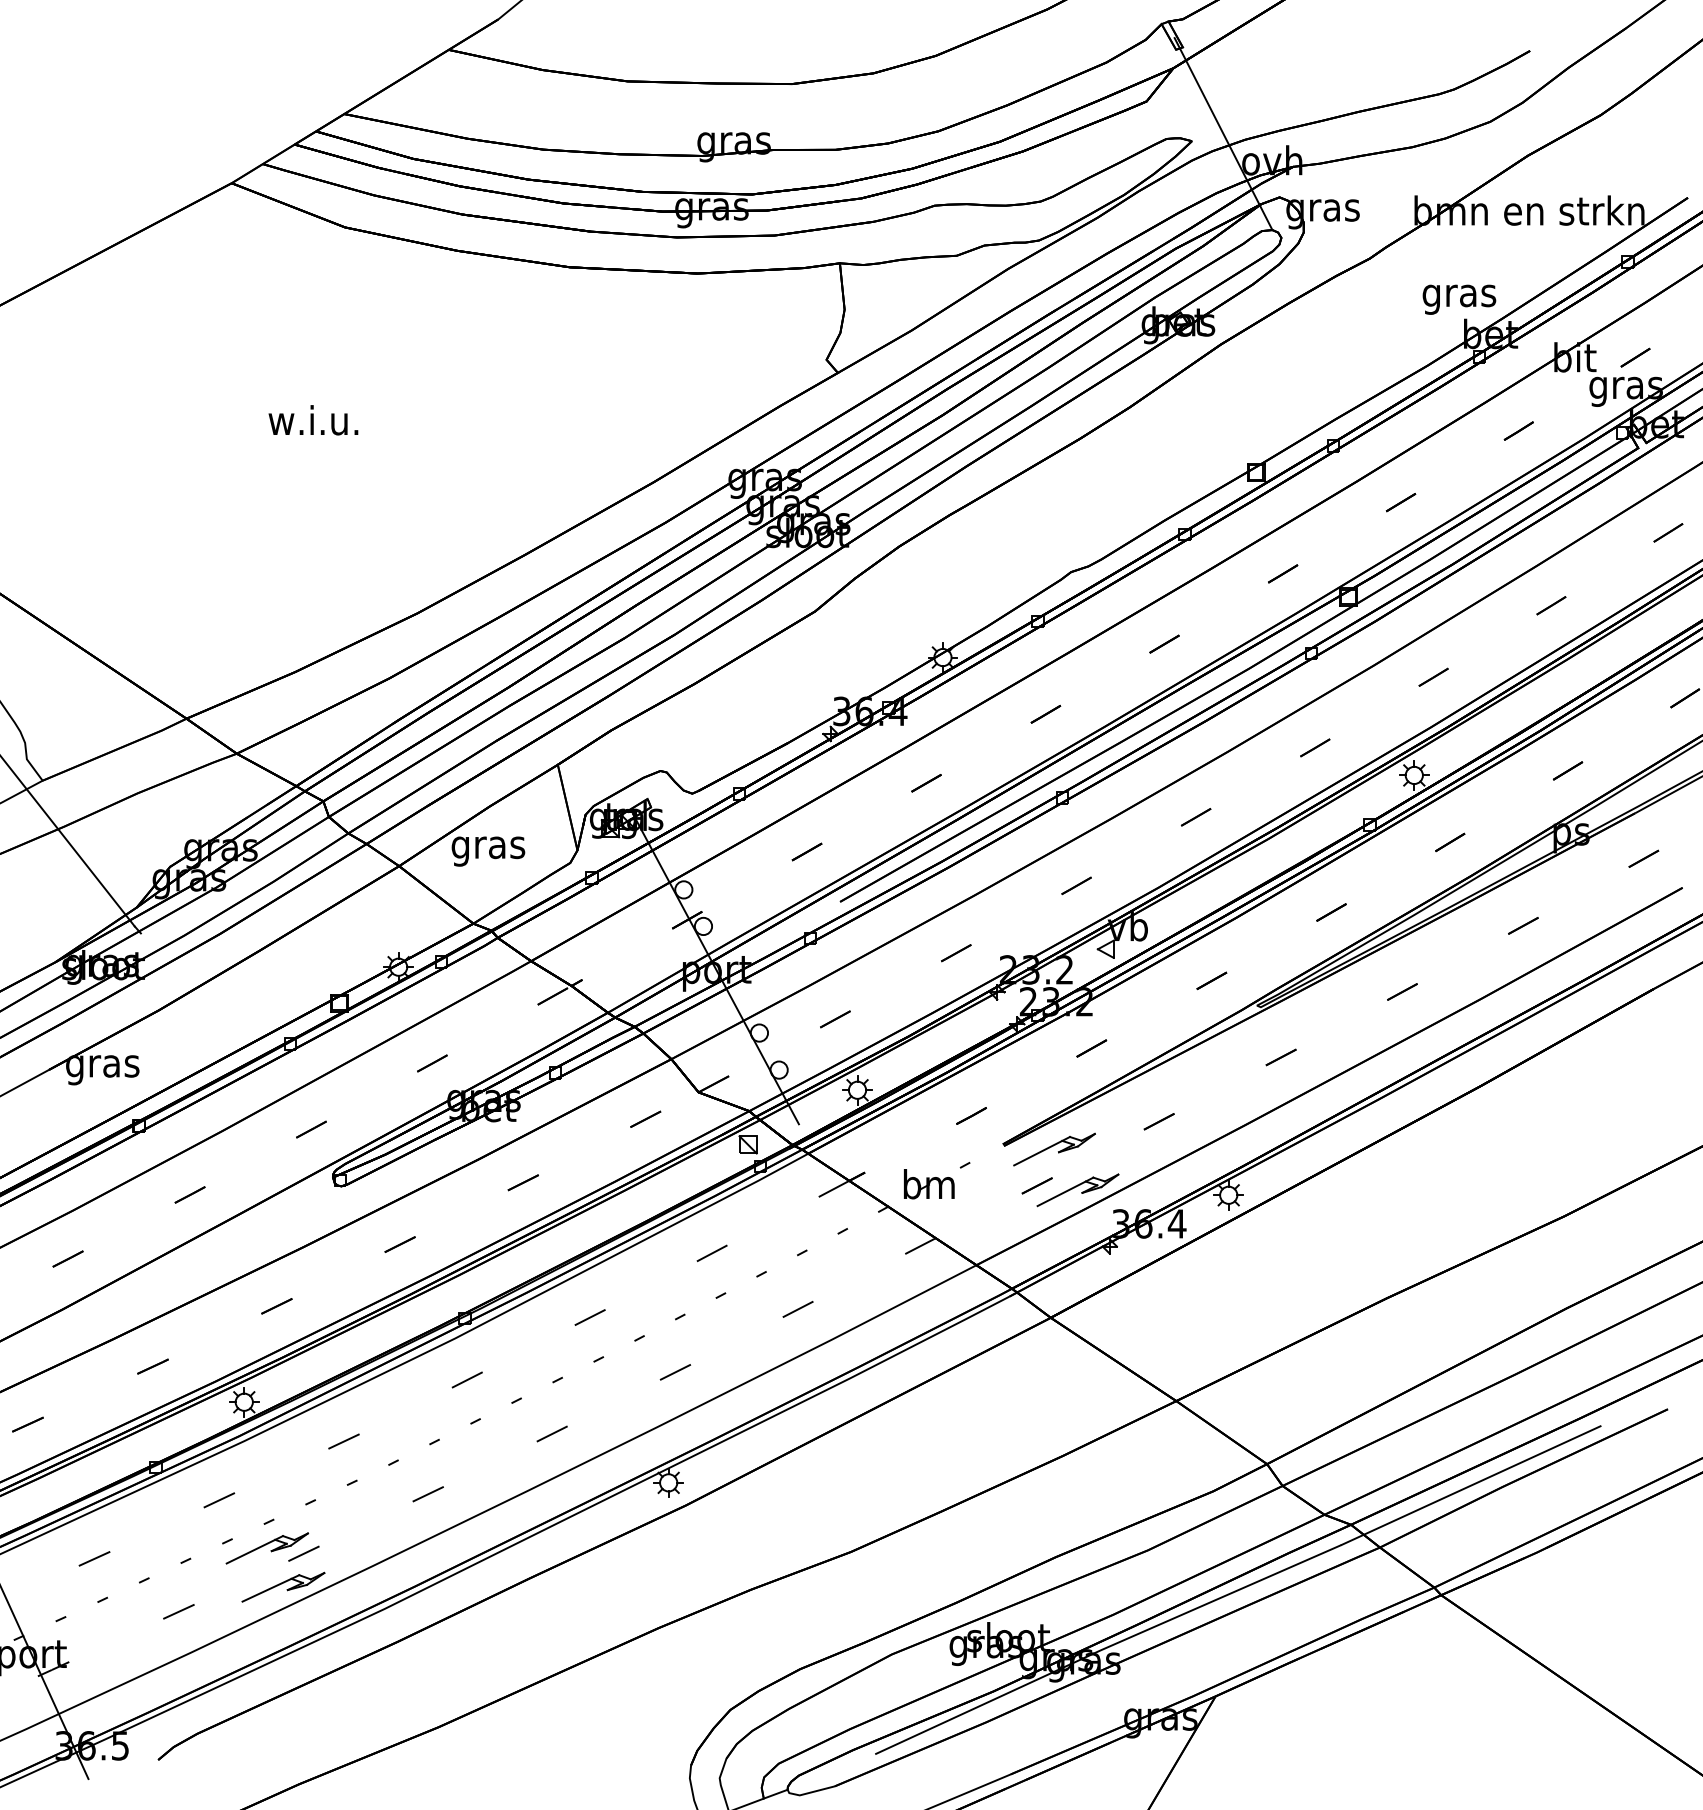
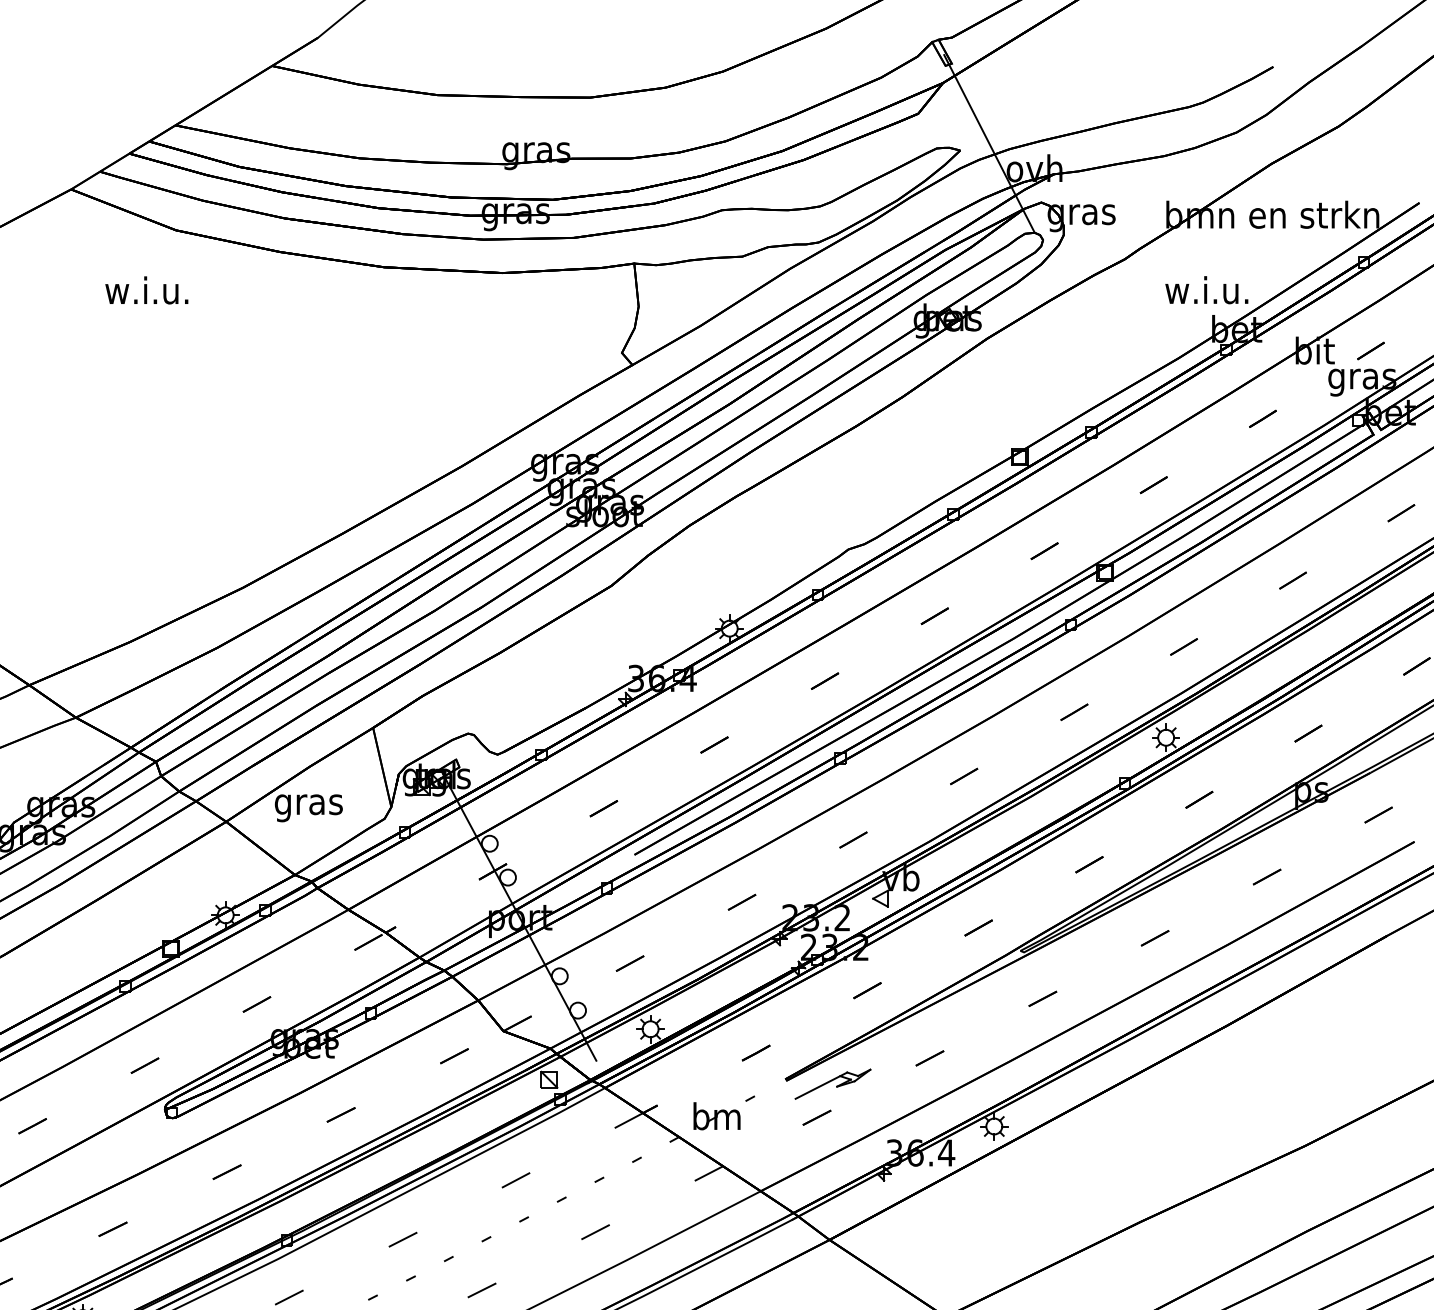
text: (1457, 295) -> (1206, 293), gras -> w.i.u.
text: (313, 420) -> (146, 290), moved
part: (1077, 1190) -> (854, 1122), removed

